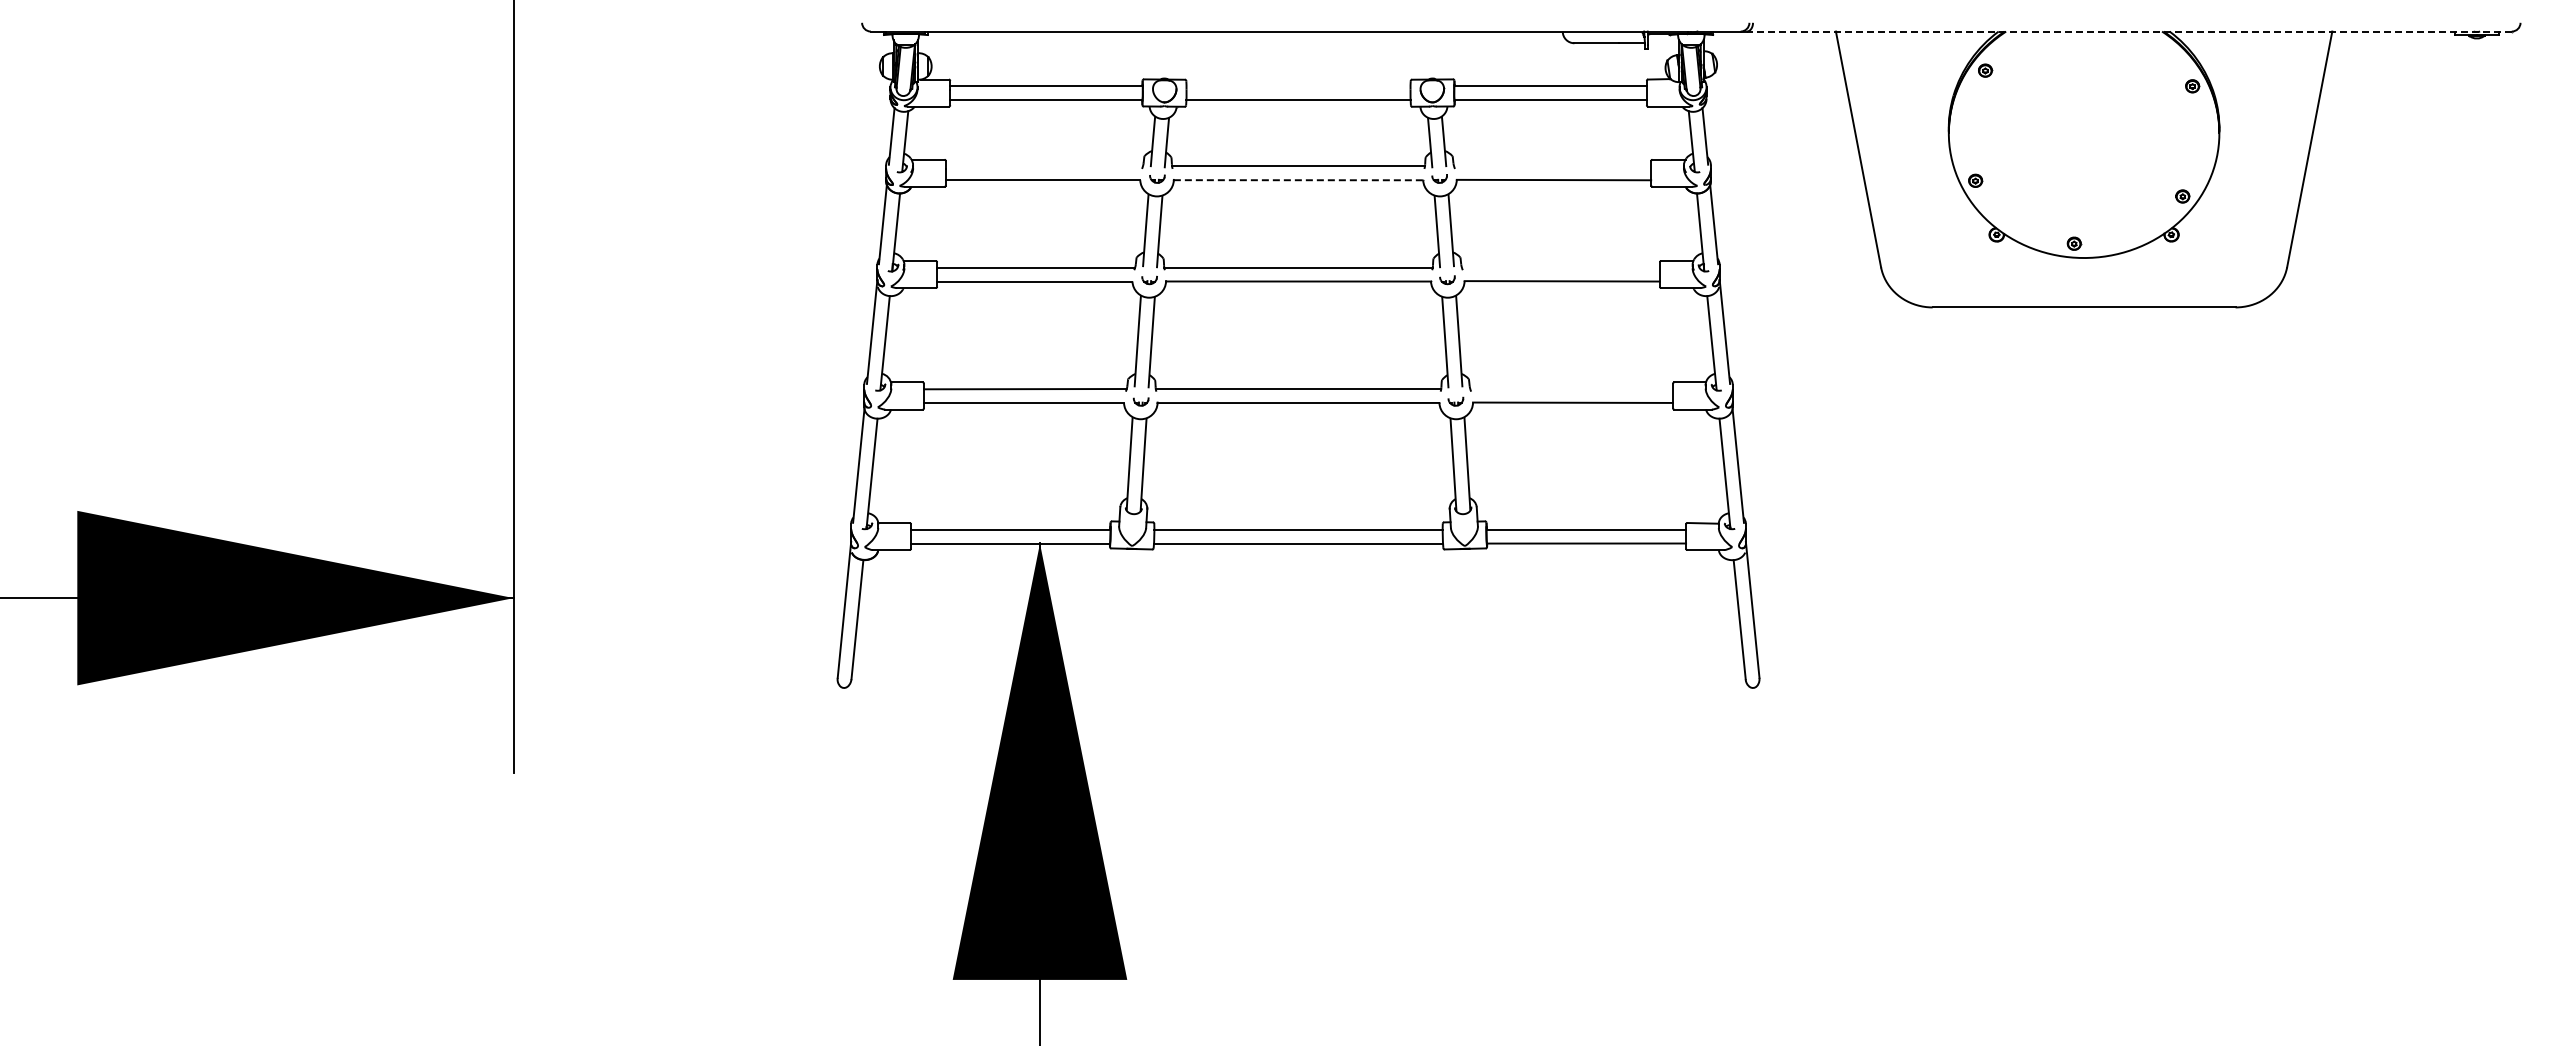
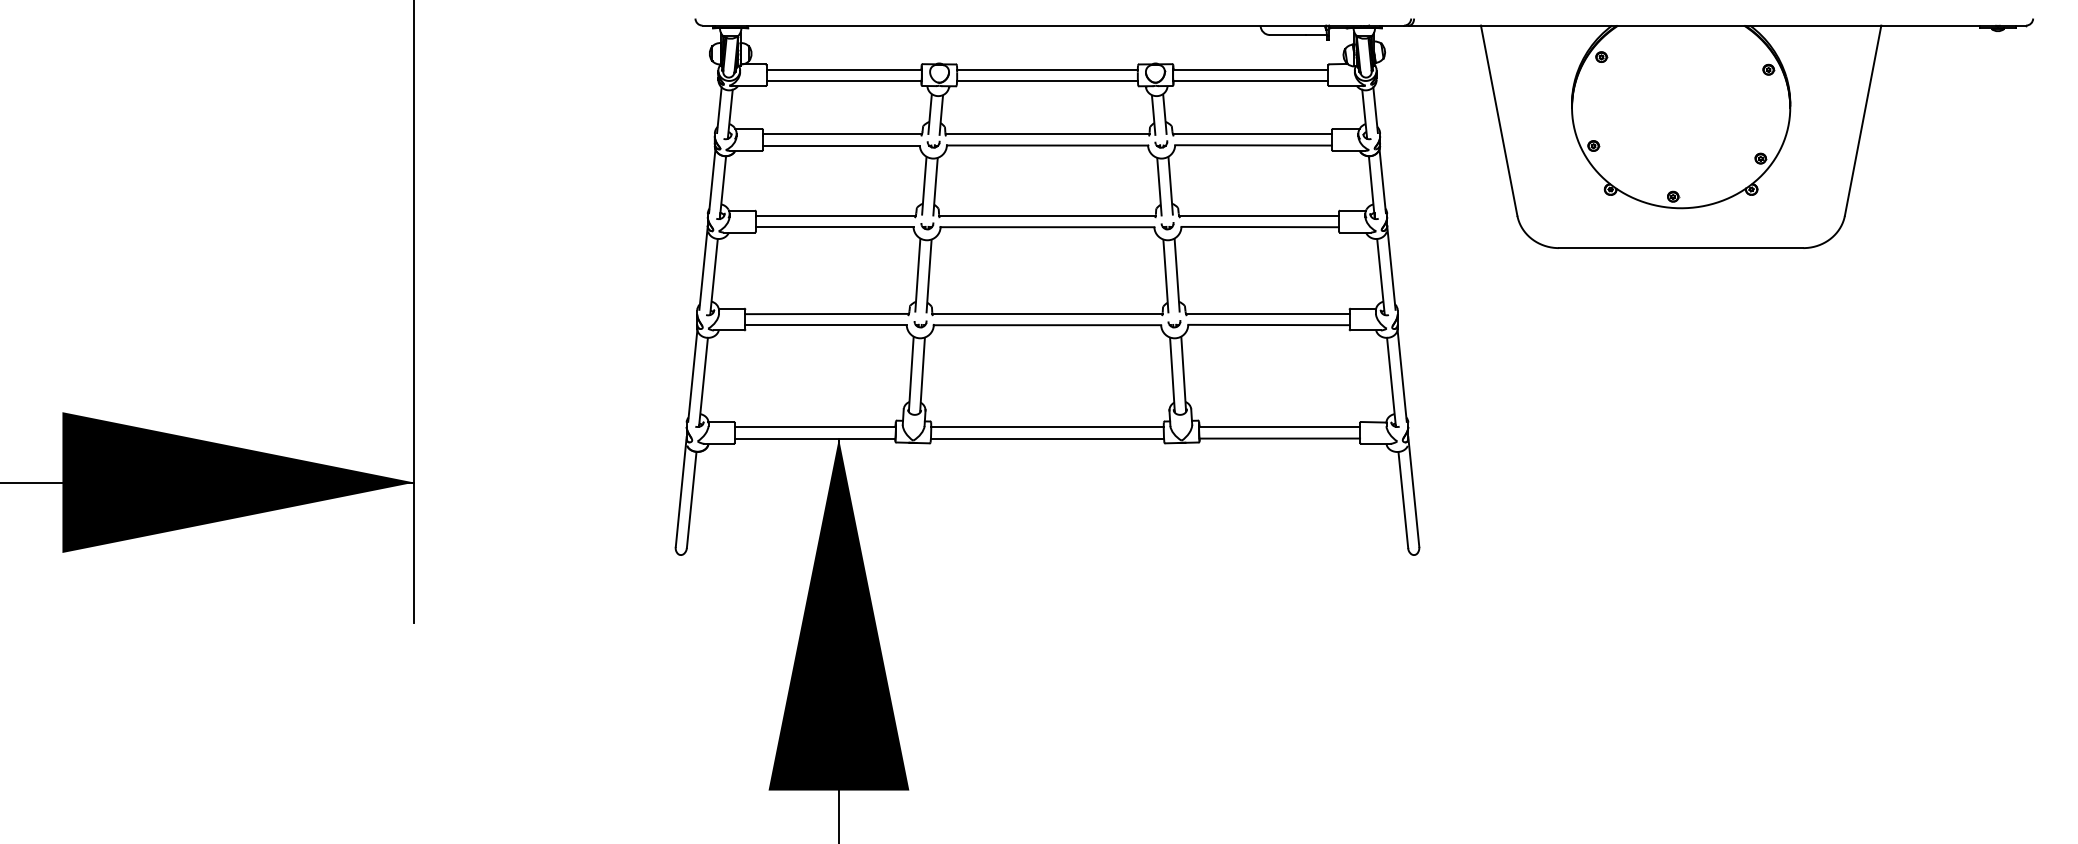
line: (2128, 31) -> (1716, 25), dashed -> solid
line: (1298, 86) -> (1047, 69), added
line: (1043, 166) -> (841, 134), added
line: (1552, 166) -> (1252, 134), added
line: (1298, 180) -> (1047, 145), dashed -> solid
line: (1560, 267) -> (1258, 215), added
line: (1571, 389) -> (1267, 314), added

